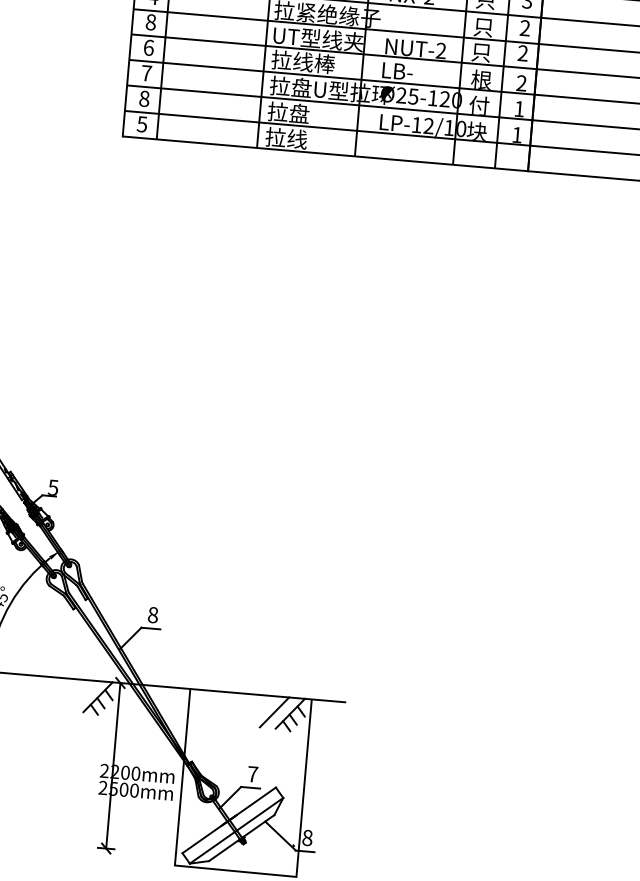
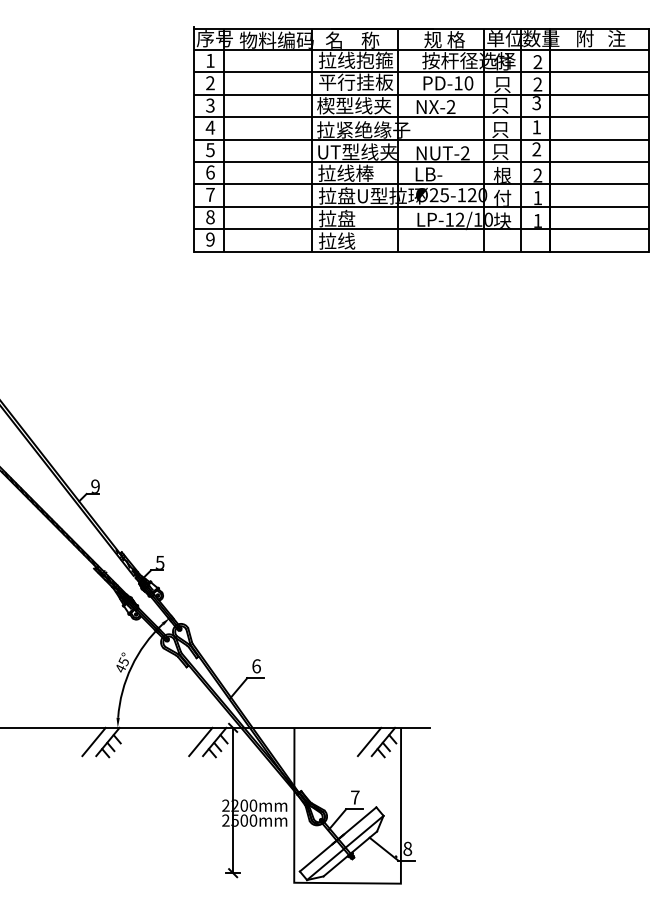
text: (151, 22) -> (210, 150), 8 -> 5
text: (524, 28) -> (536, 127), 2 -> 1
text: (142, 124) -> (210, 239), 5 -> 9
text: (153, 615) -> (256, 666), 8 -> 6
line: (81, 695) -> (200, 741), added

